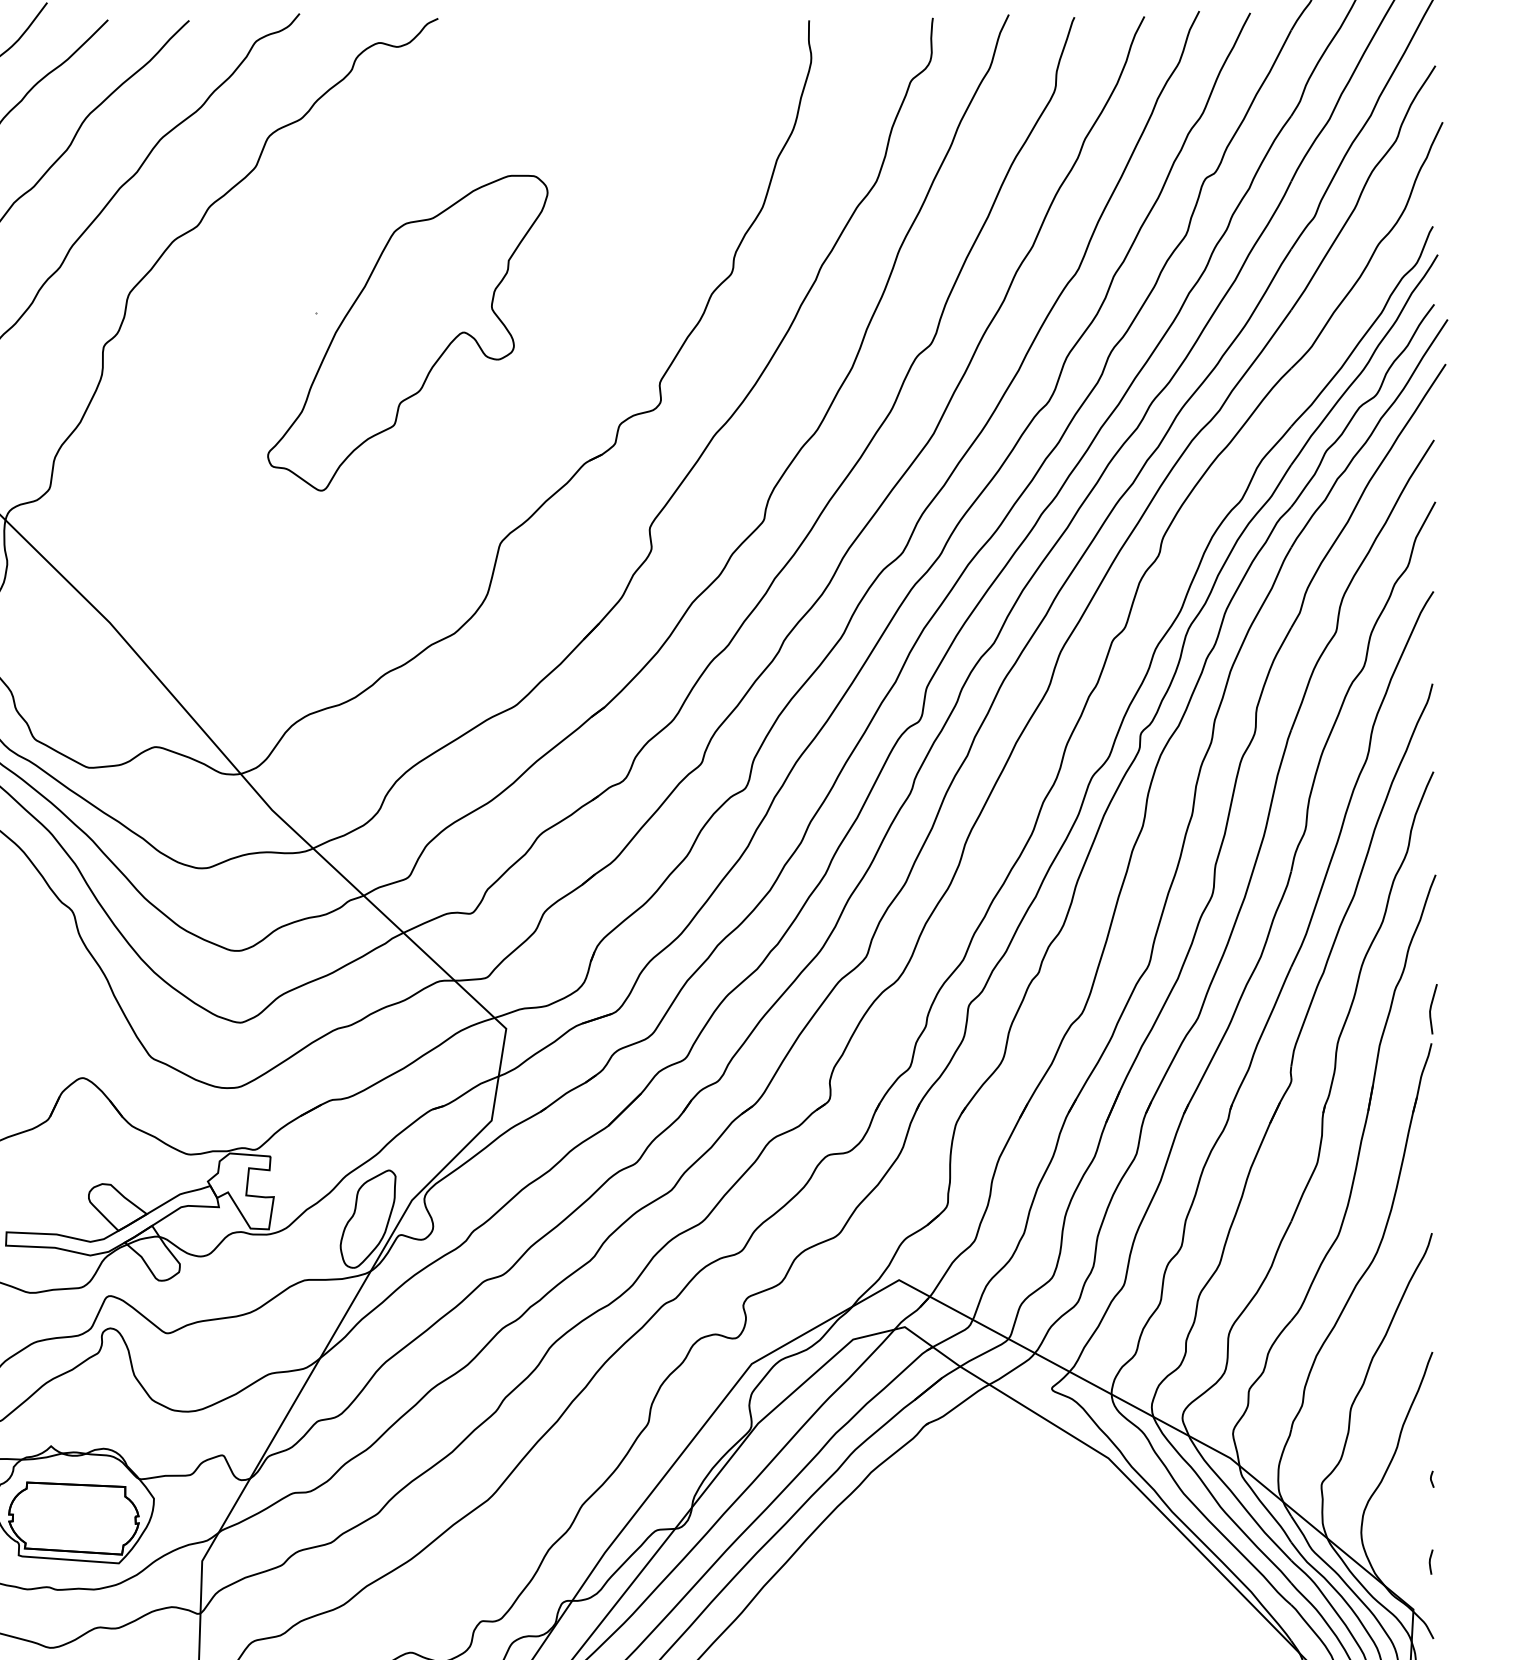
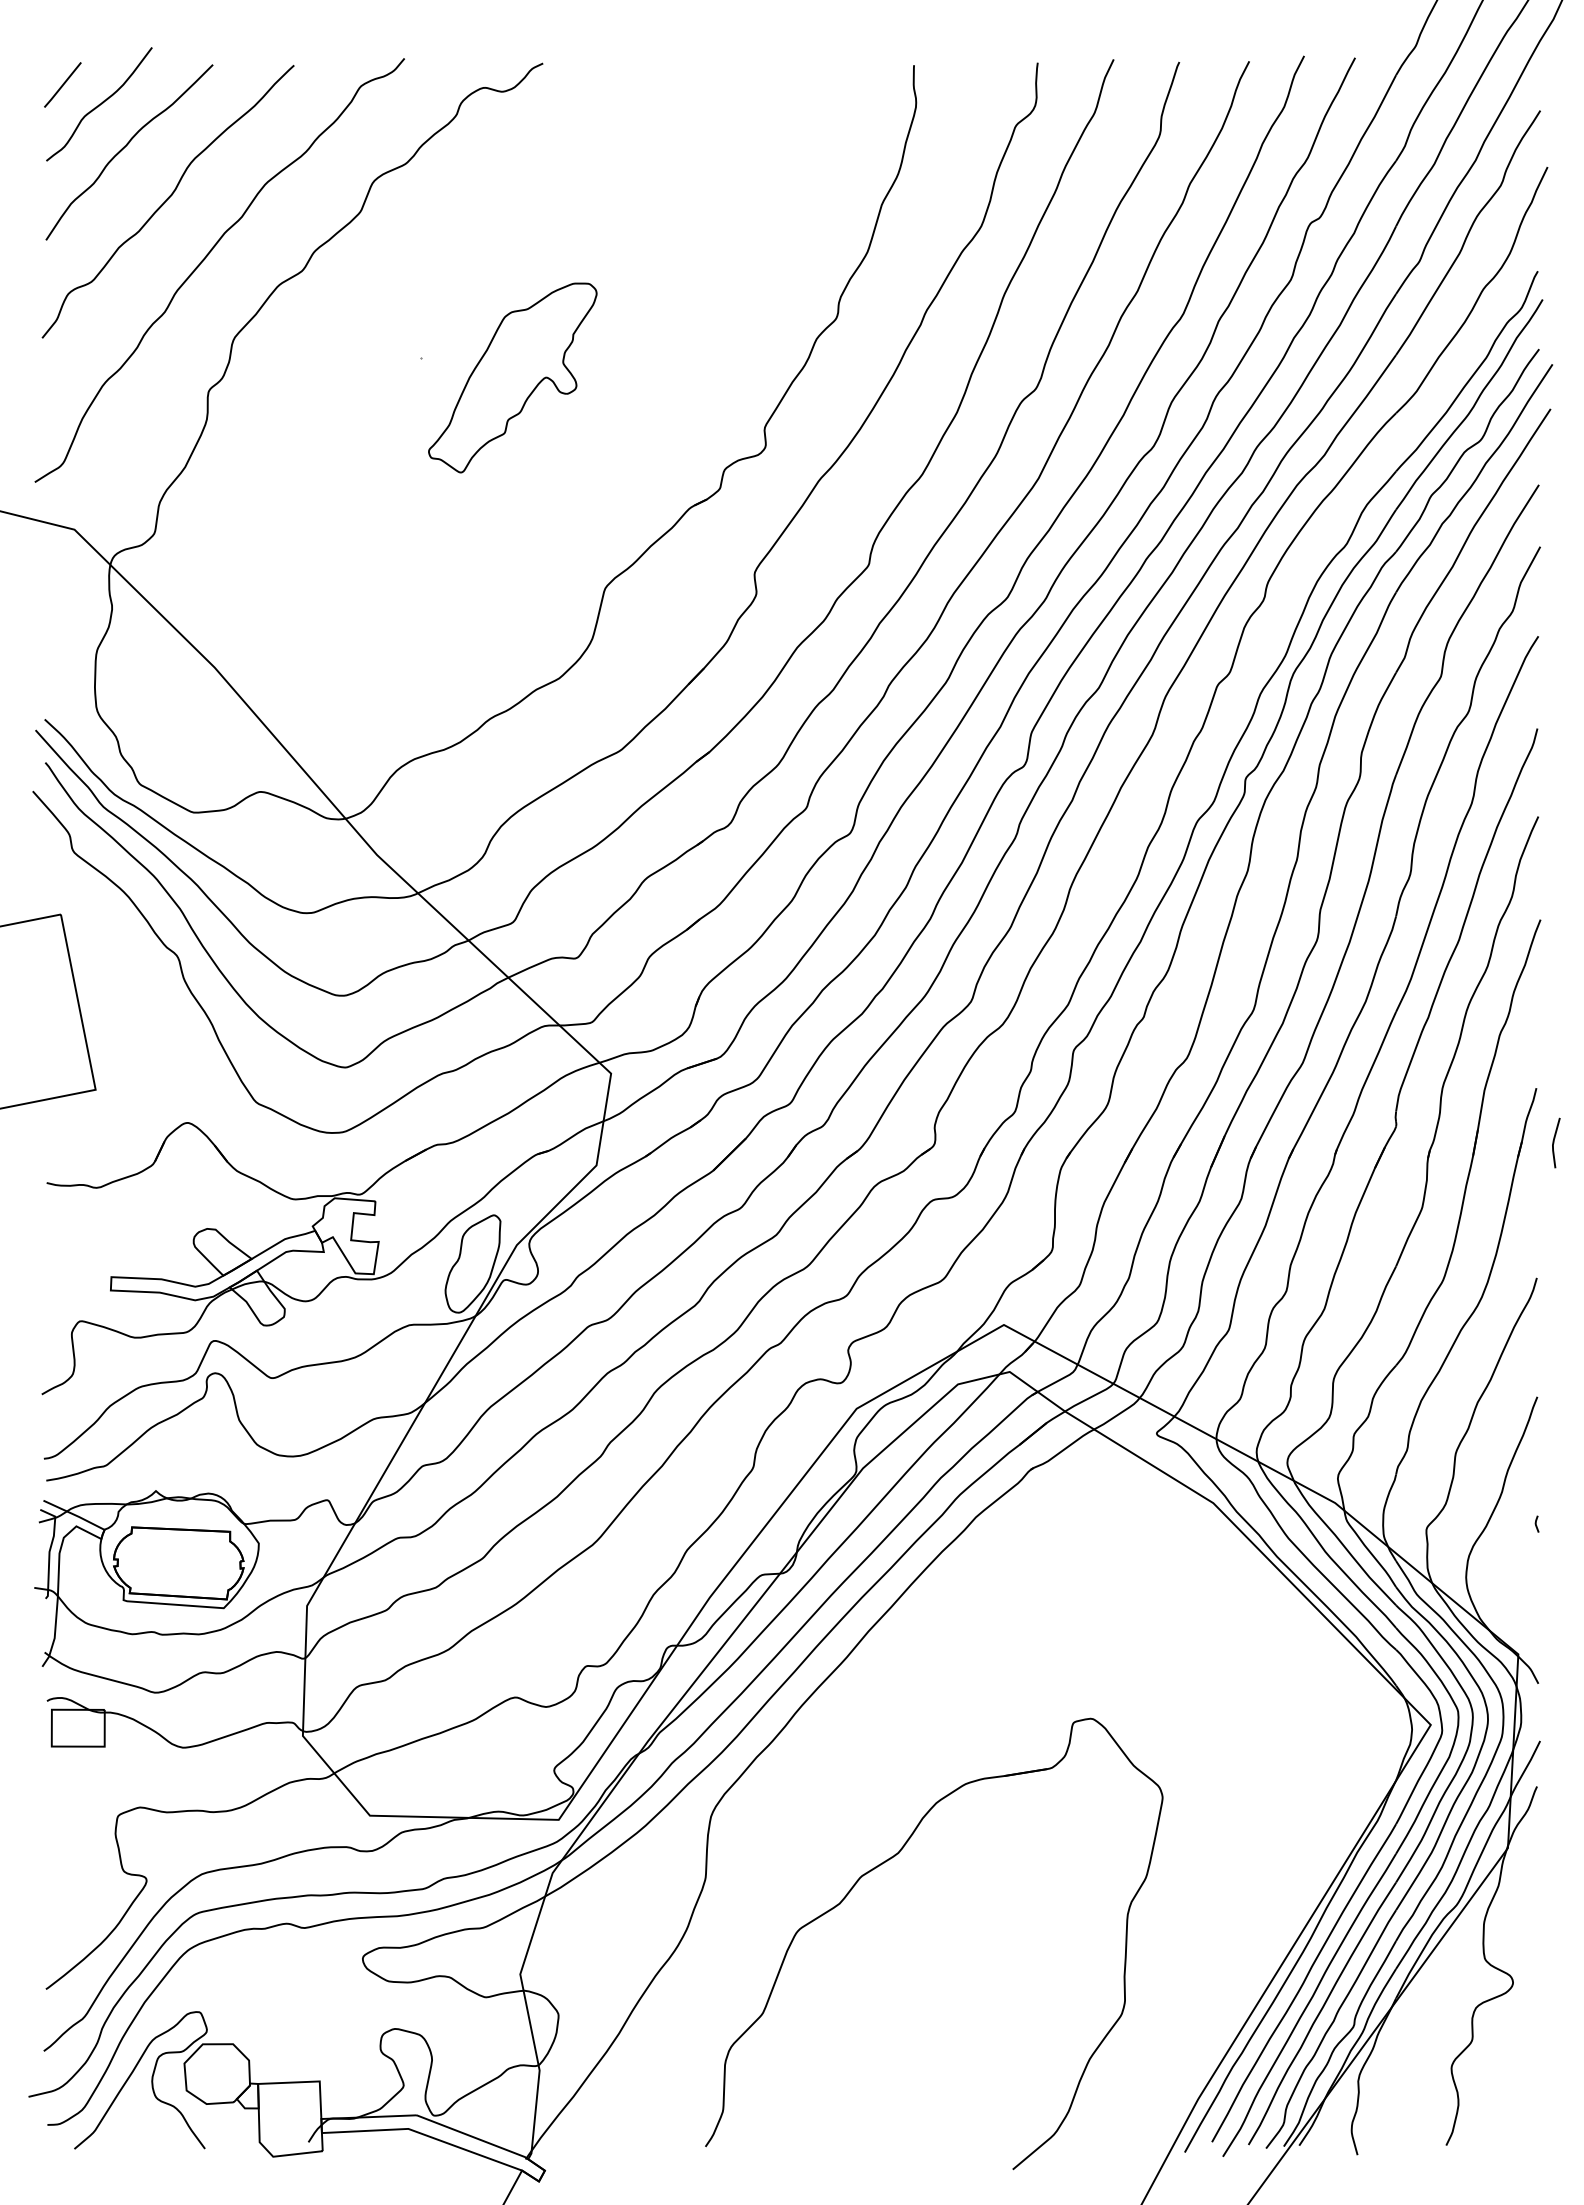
part: (407, 332) -> (512, 377), size x0.6
line: (1431, 1008) -> (1554, 1142), moved
line: (1430, 1561) -> (1535, 1606), removed

